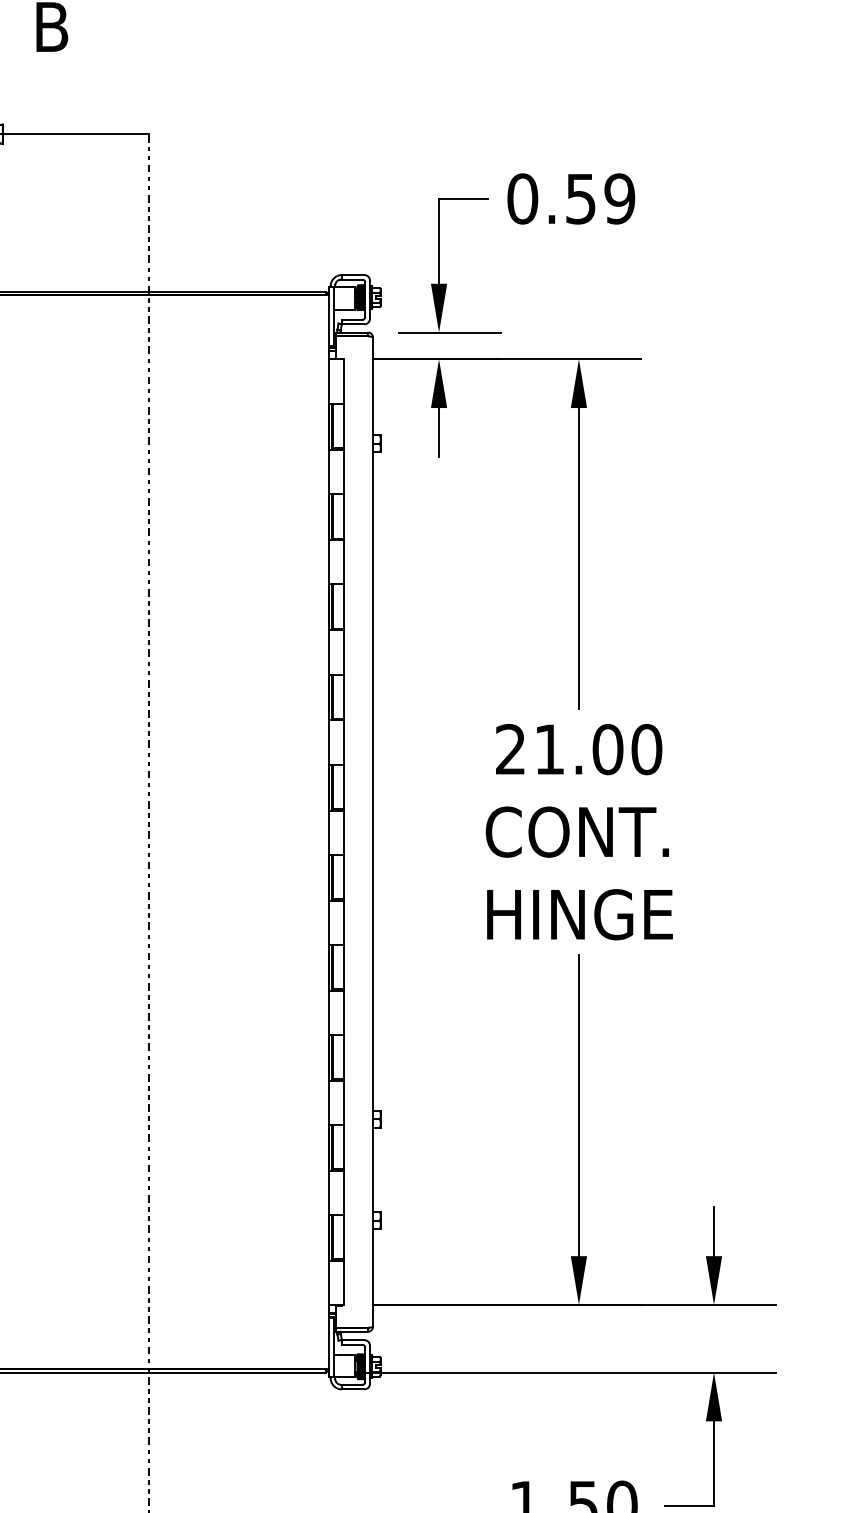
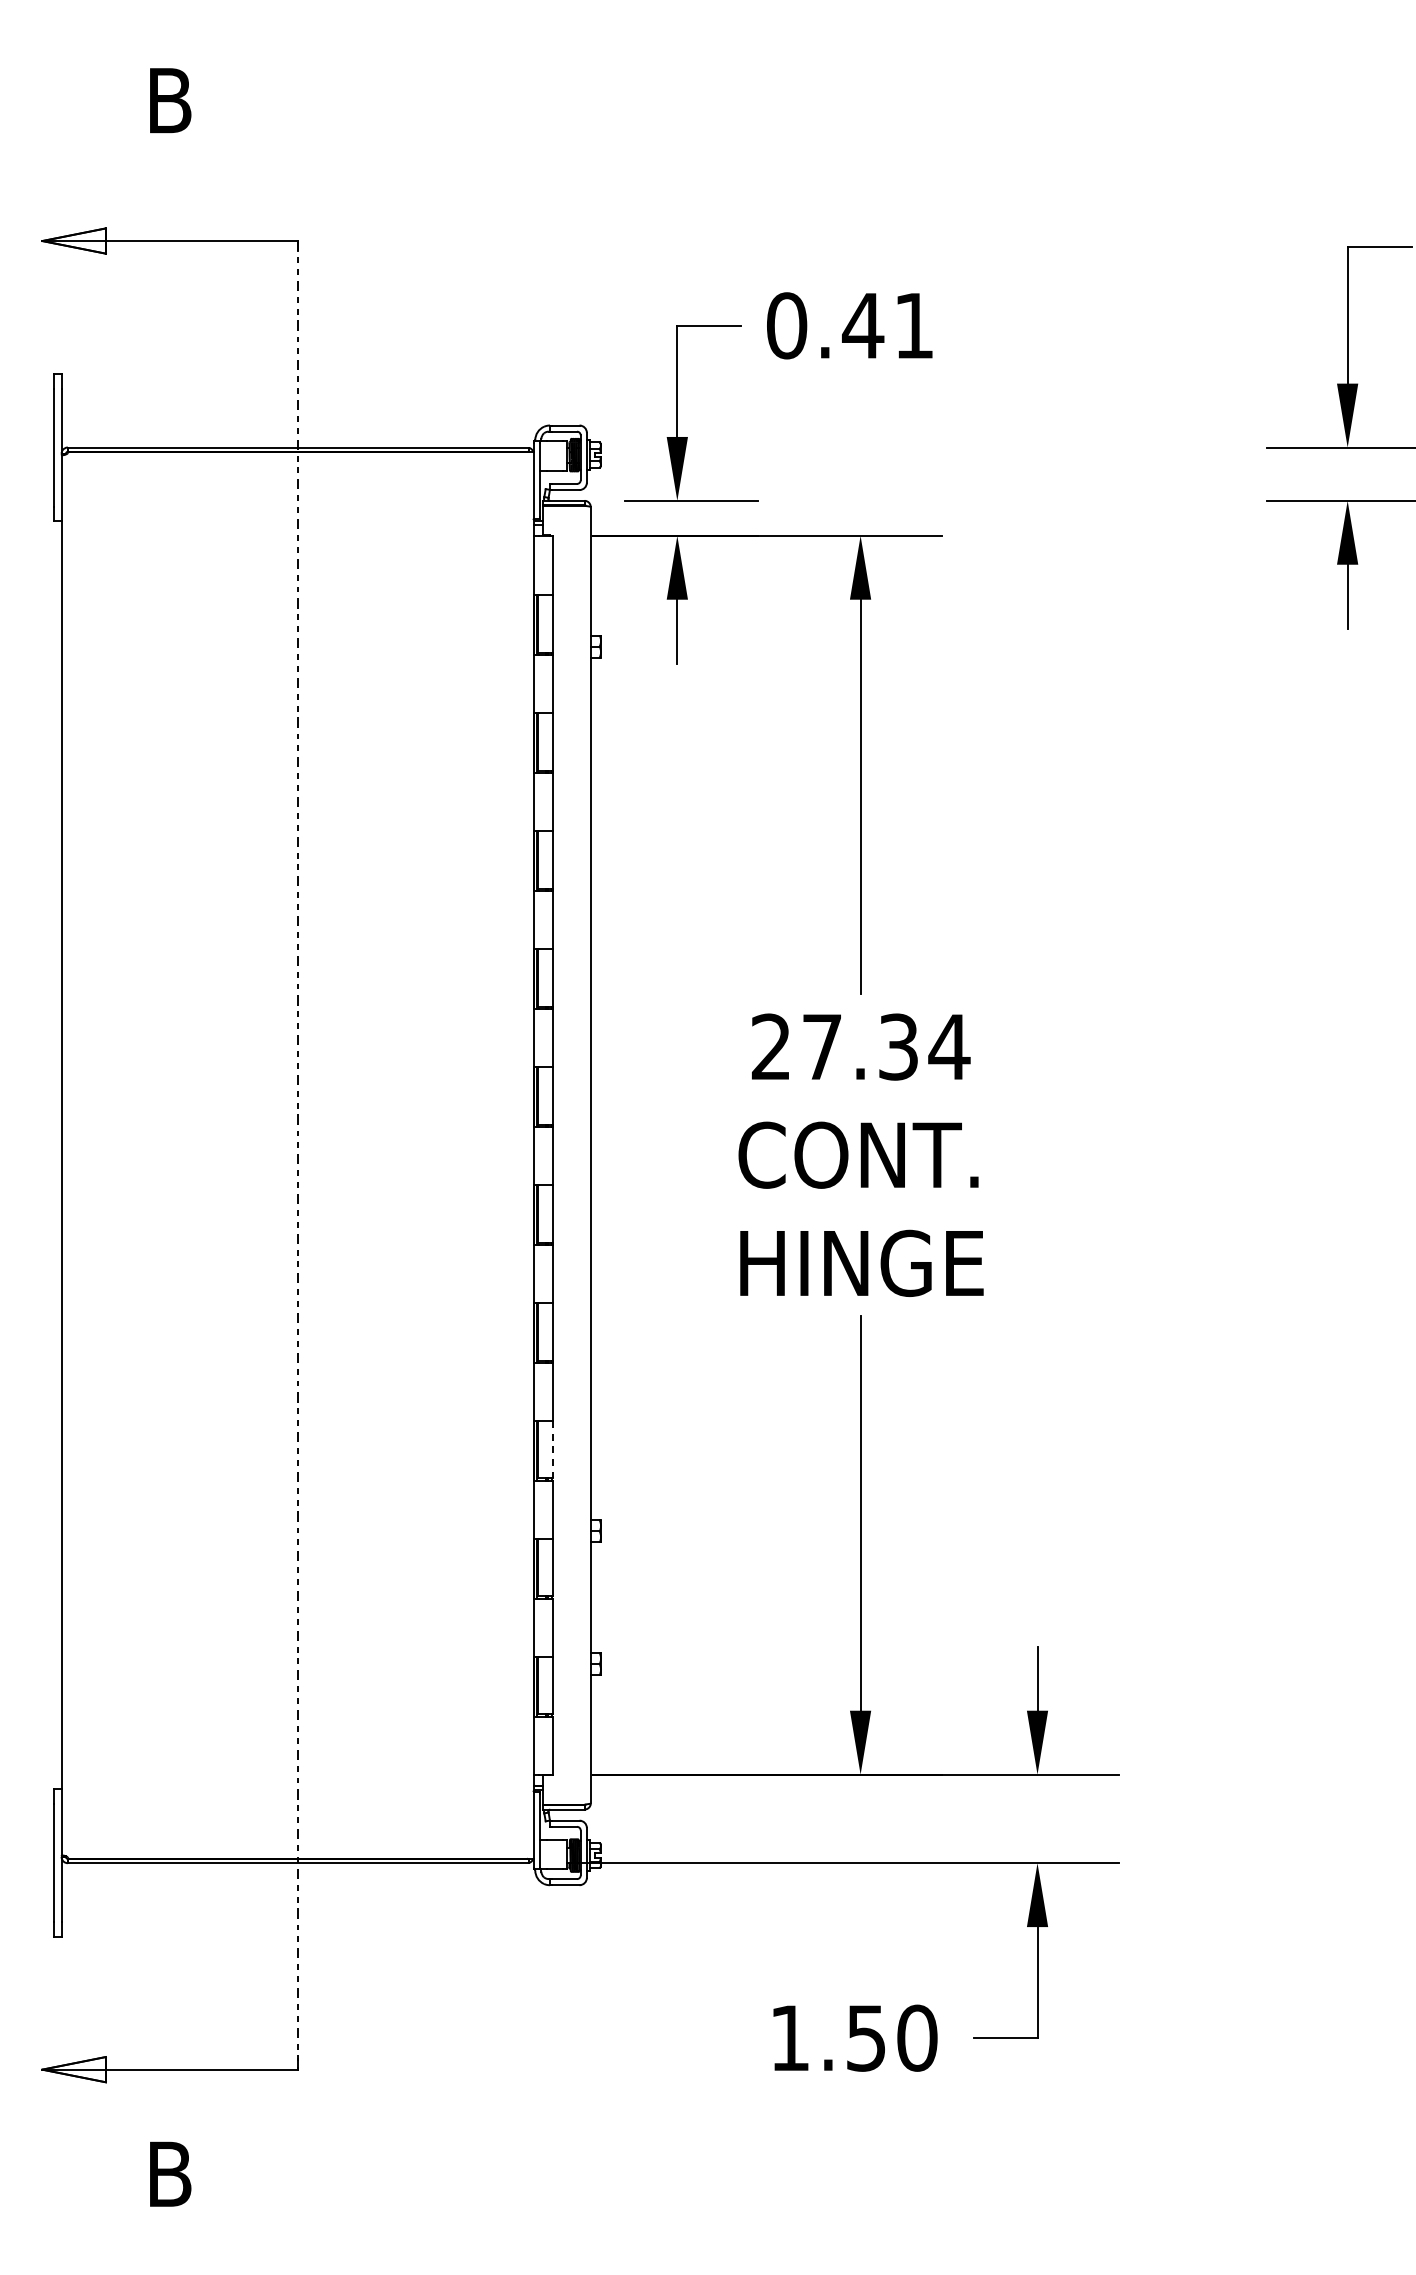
text: (599, 198) -> (887, 325), 0.59 -> 0.41
text: (598, 749) -> (886, 1046), 21.00 -> 27.34
line: (343, 1056) -> (552, 1449), solid -> dashed

